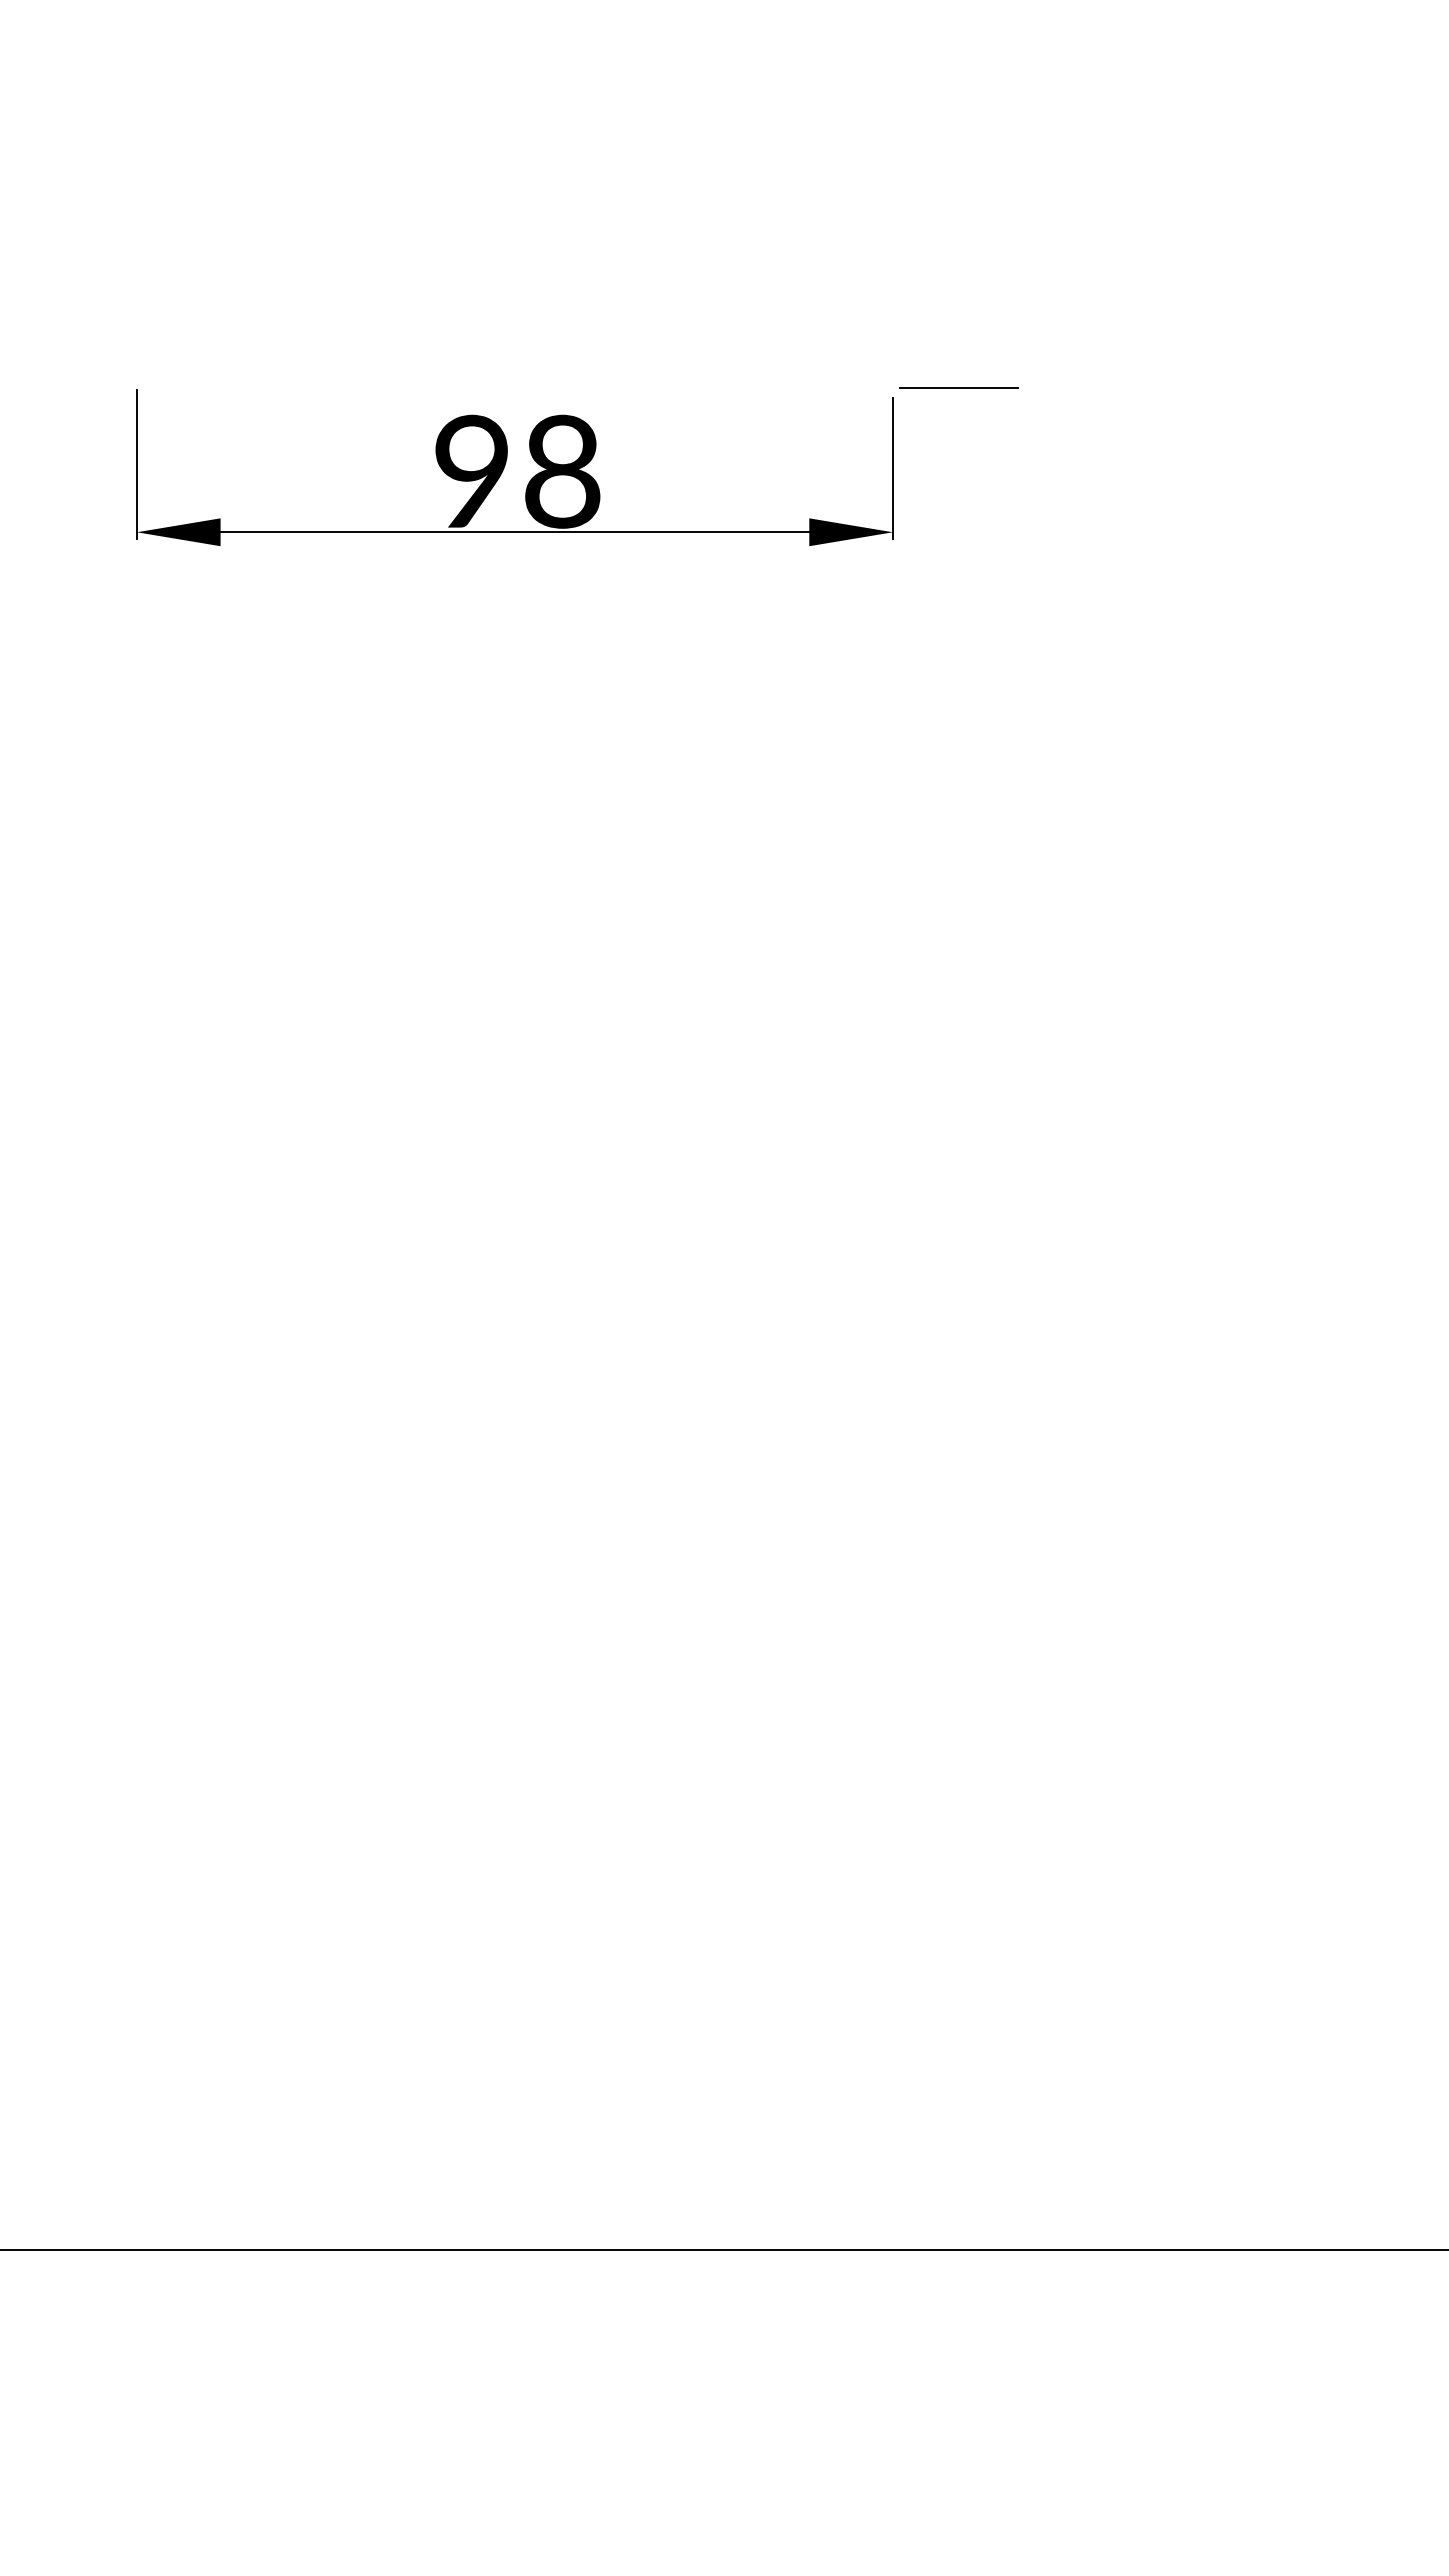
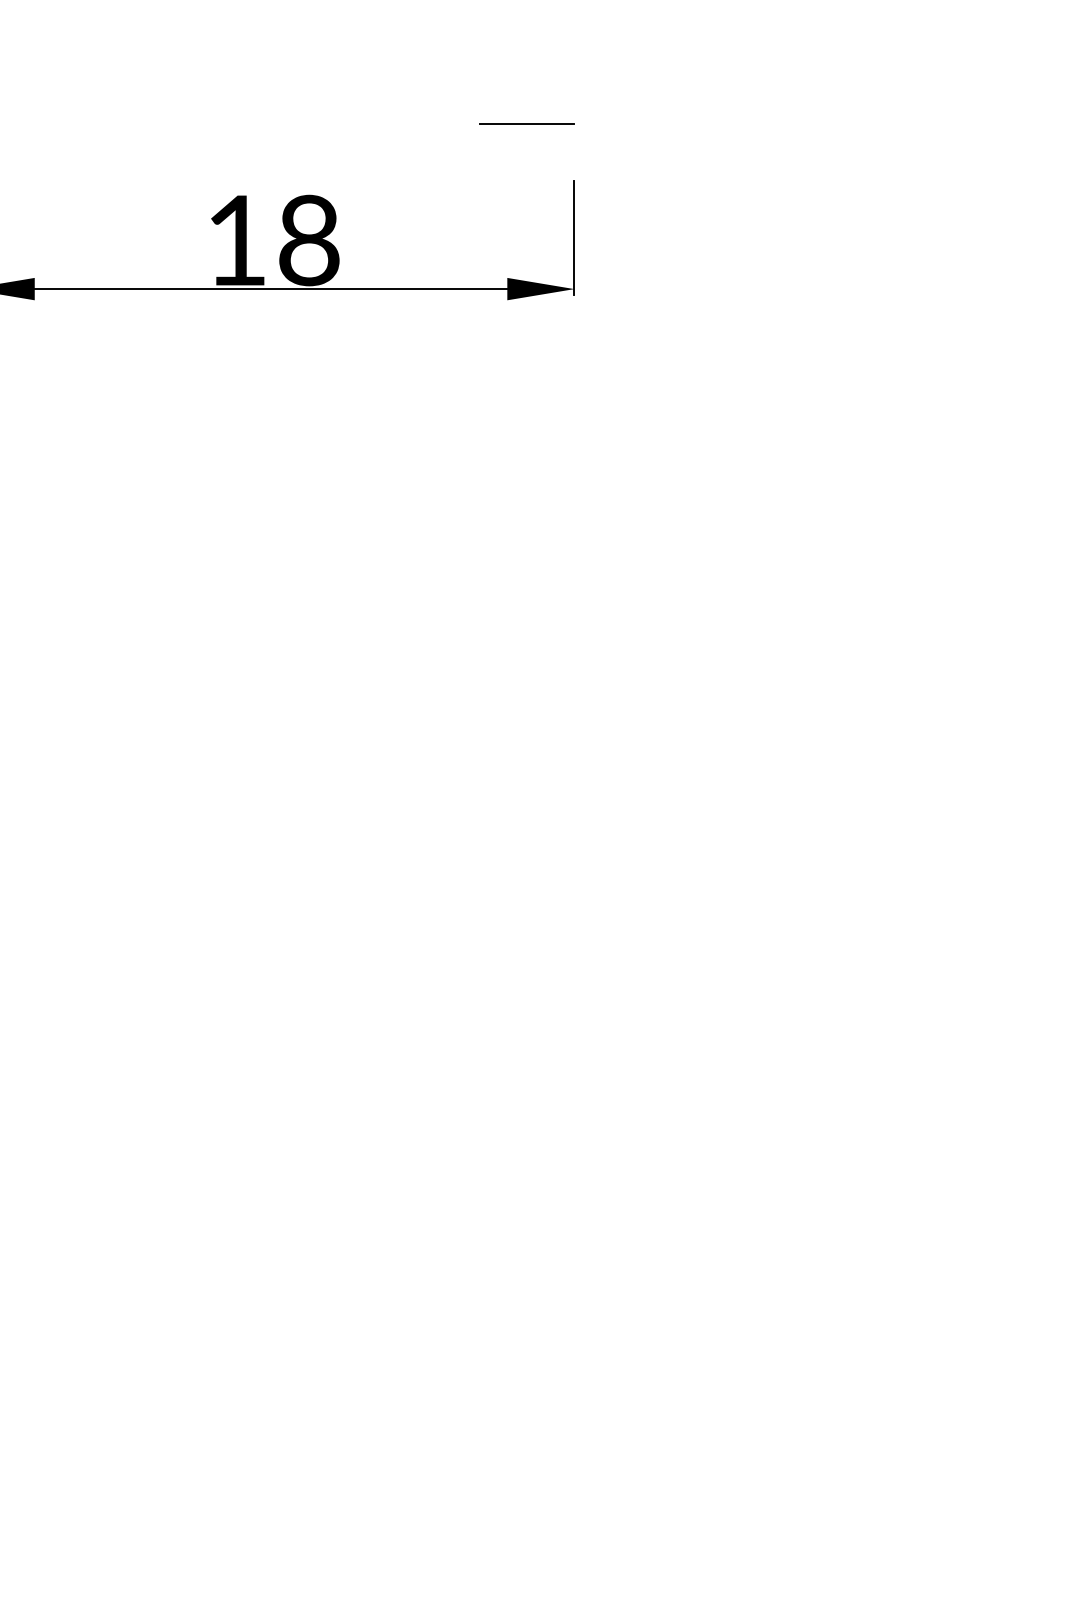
line: (958, 387) -> (526, 123), moved
text: (471, 470) -> (236, 239), 98 -> 18

